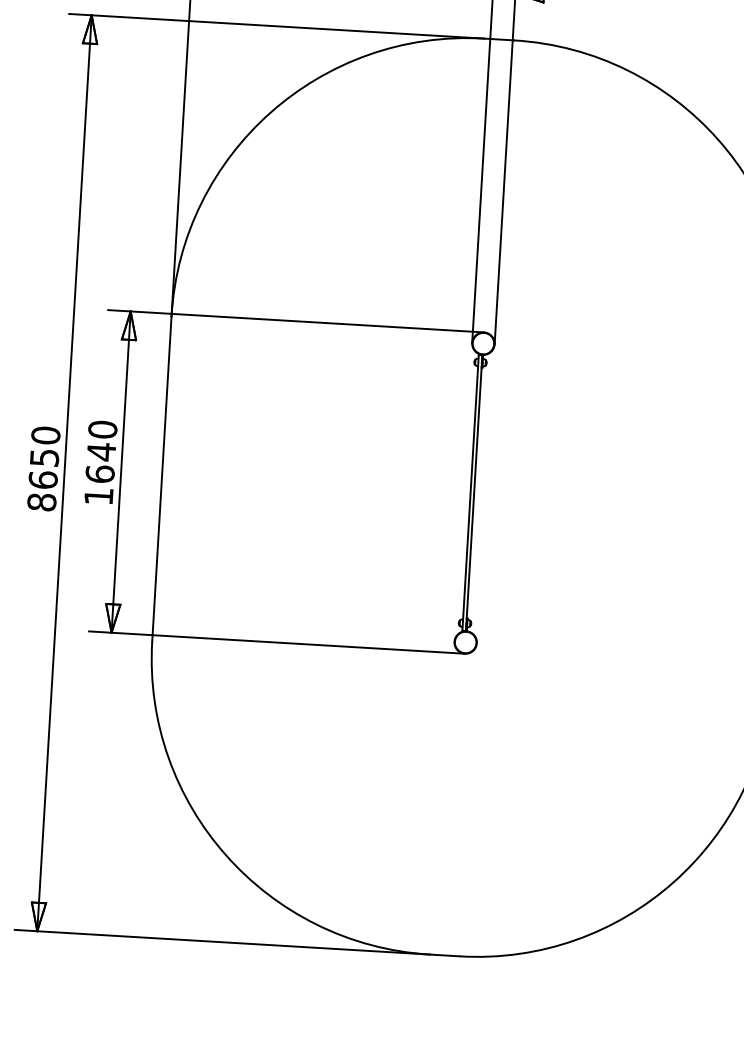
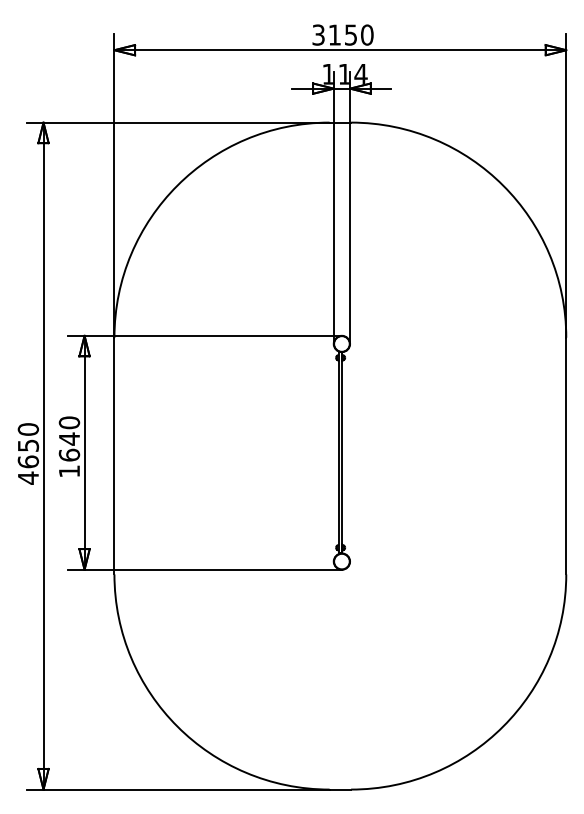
text: (42, 501) -> (28, 477), 8650 -> 4650

